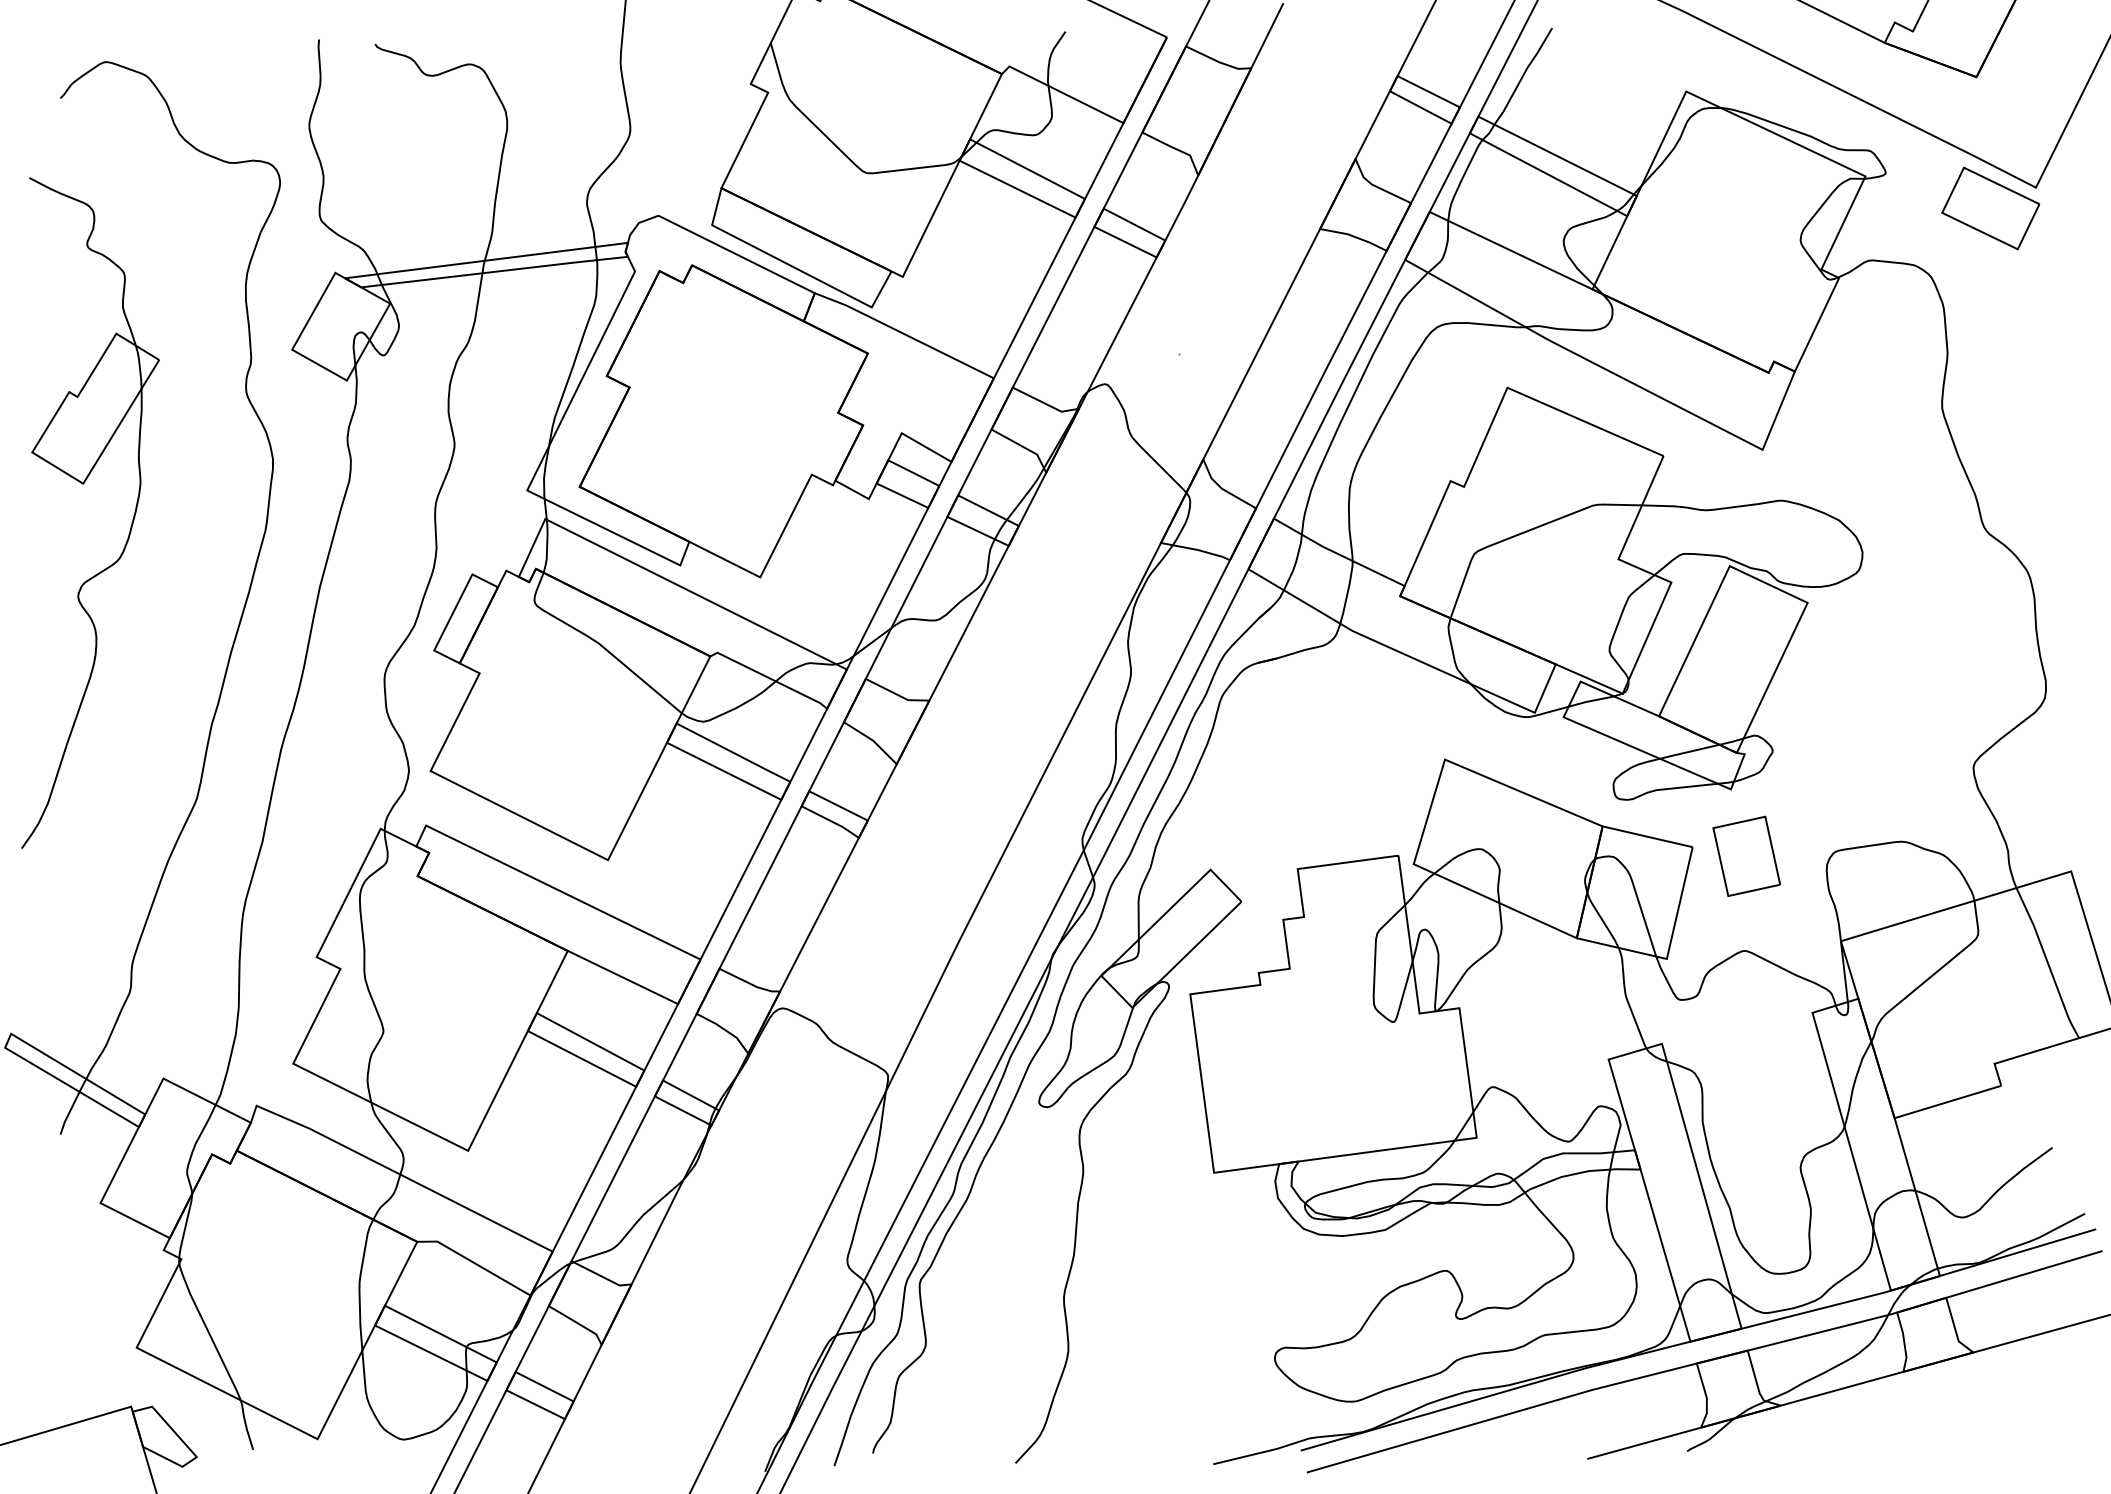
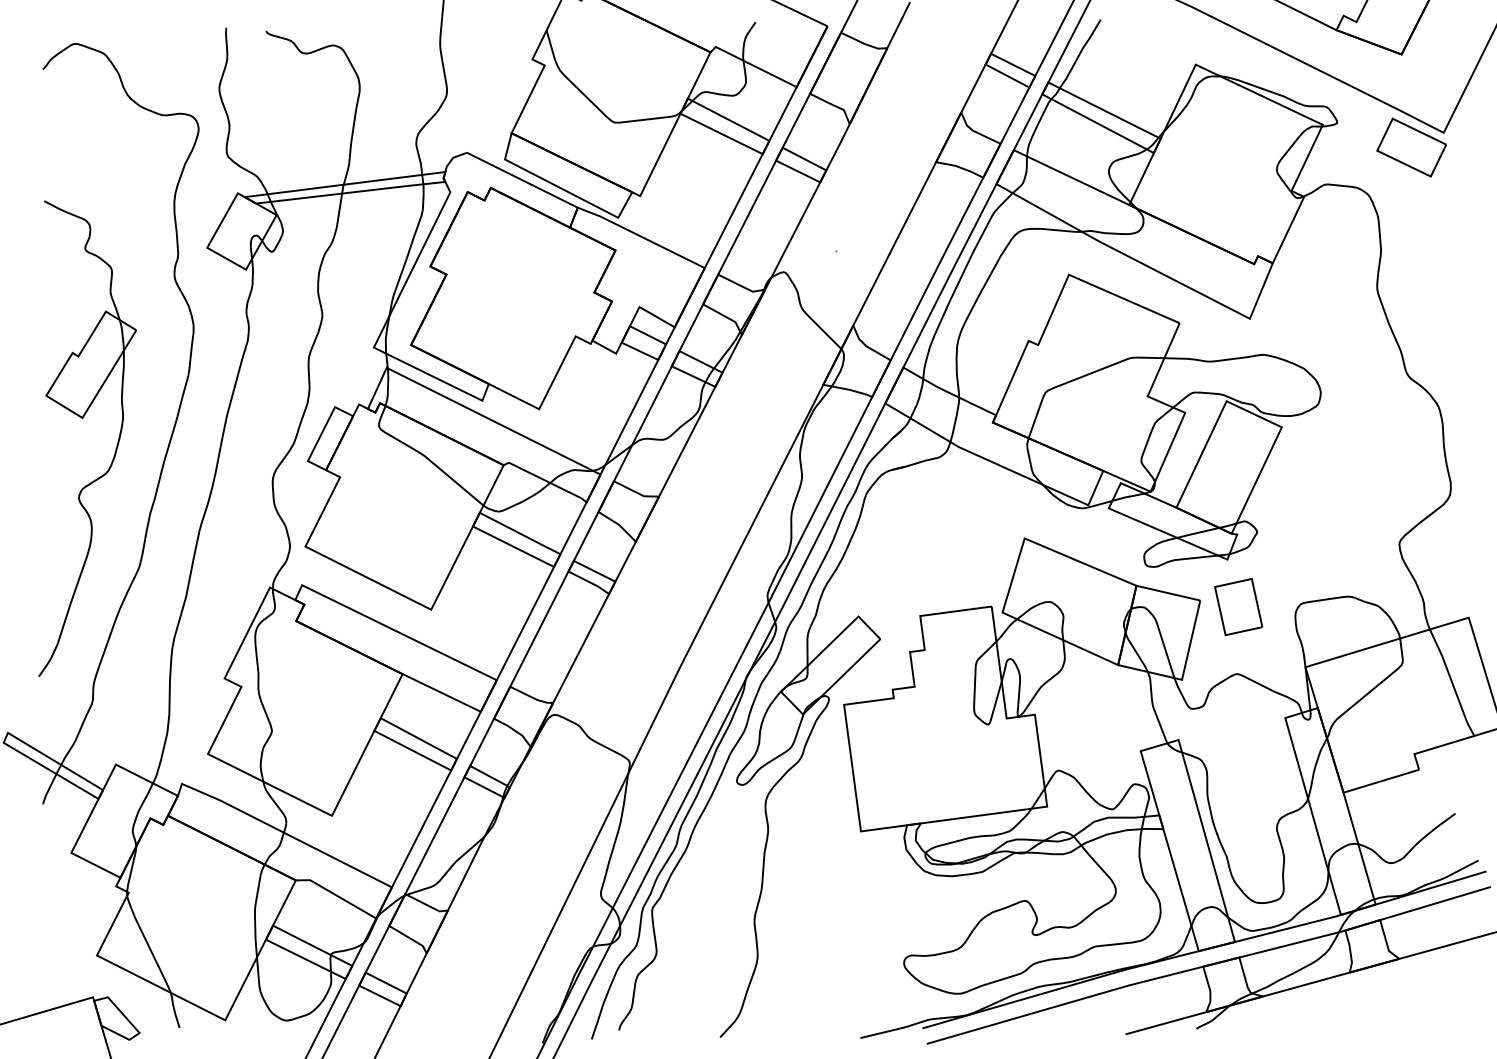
part: (83, 484) -> (82, 418), moved

